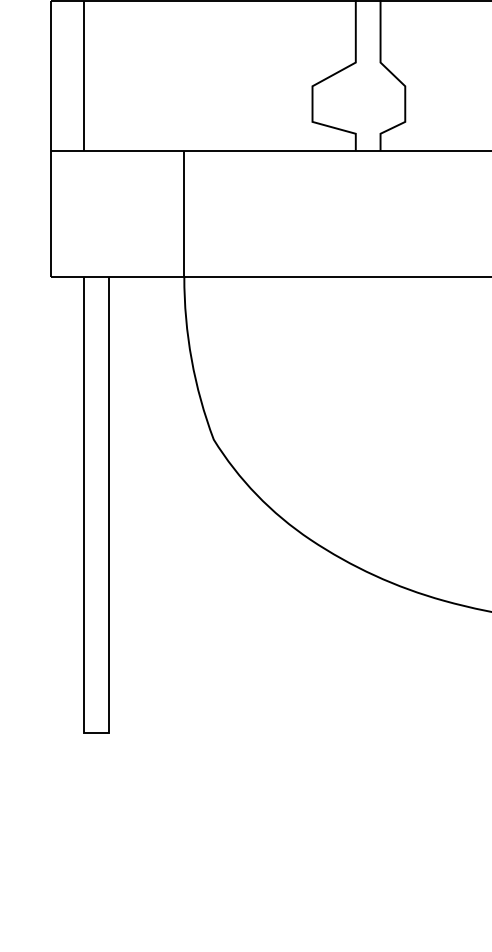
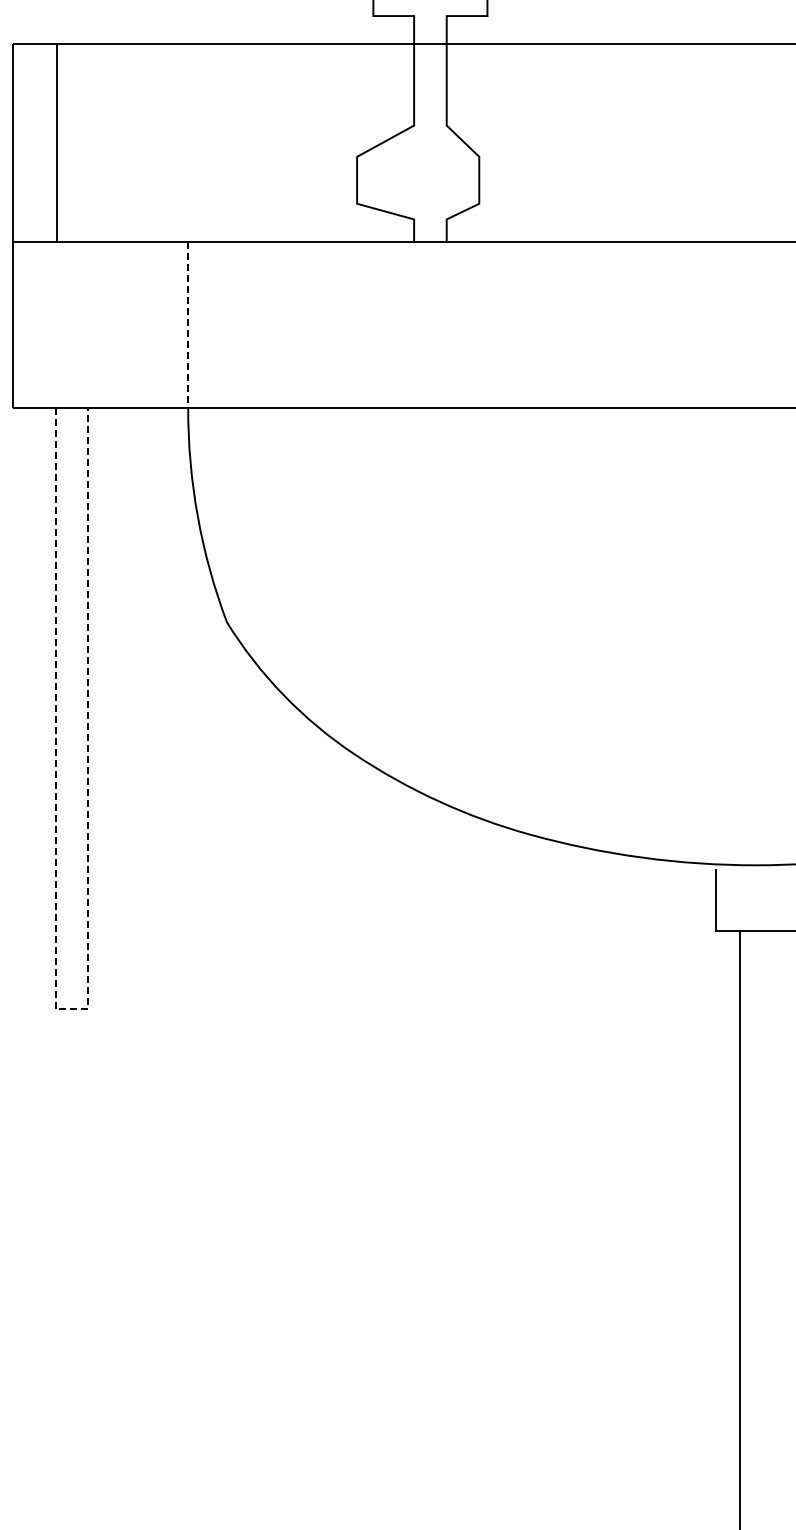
line: (184, 213) -> (188, 324), solid -> dashed
line: (96, 733) -> (72, 1009), solid -> dashed

